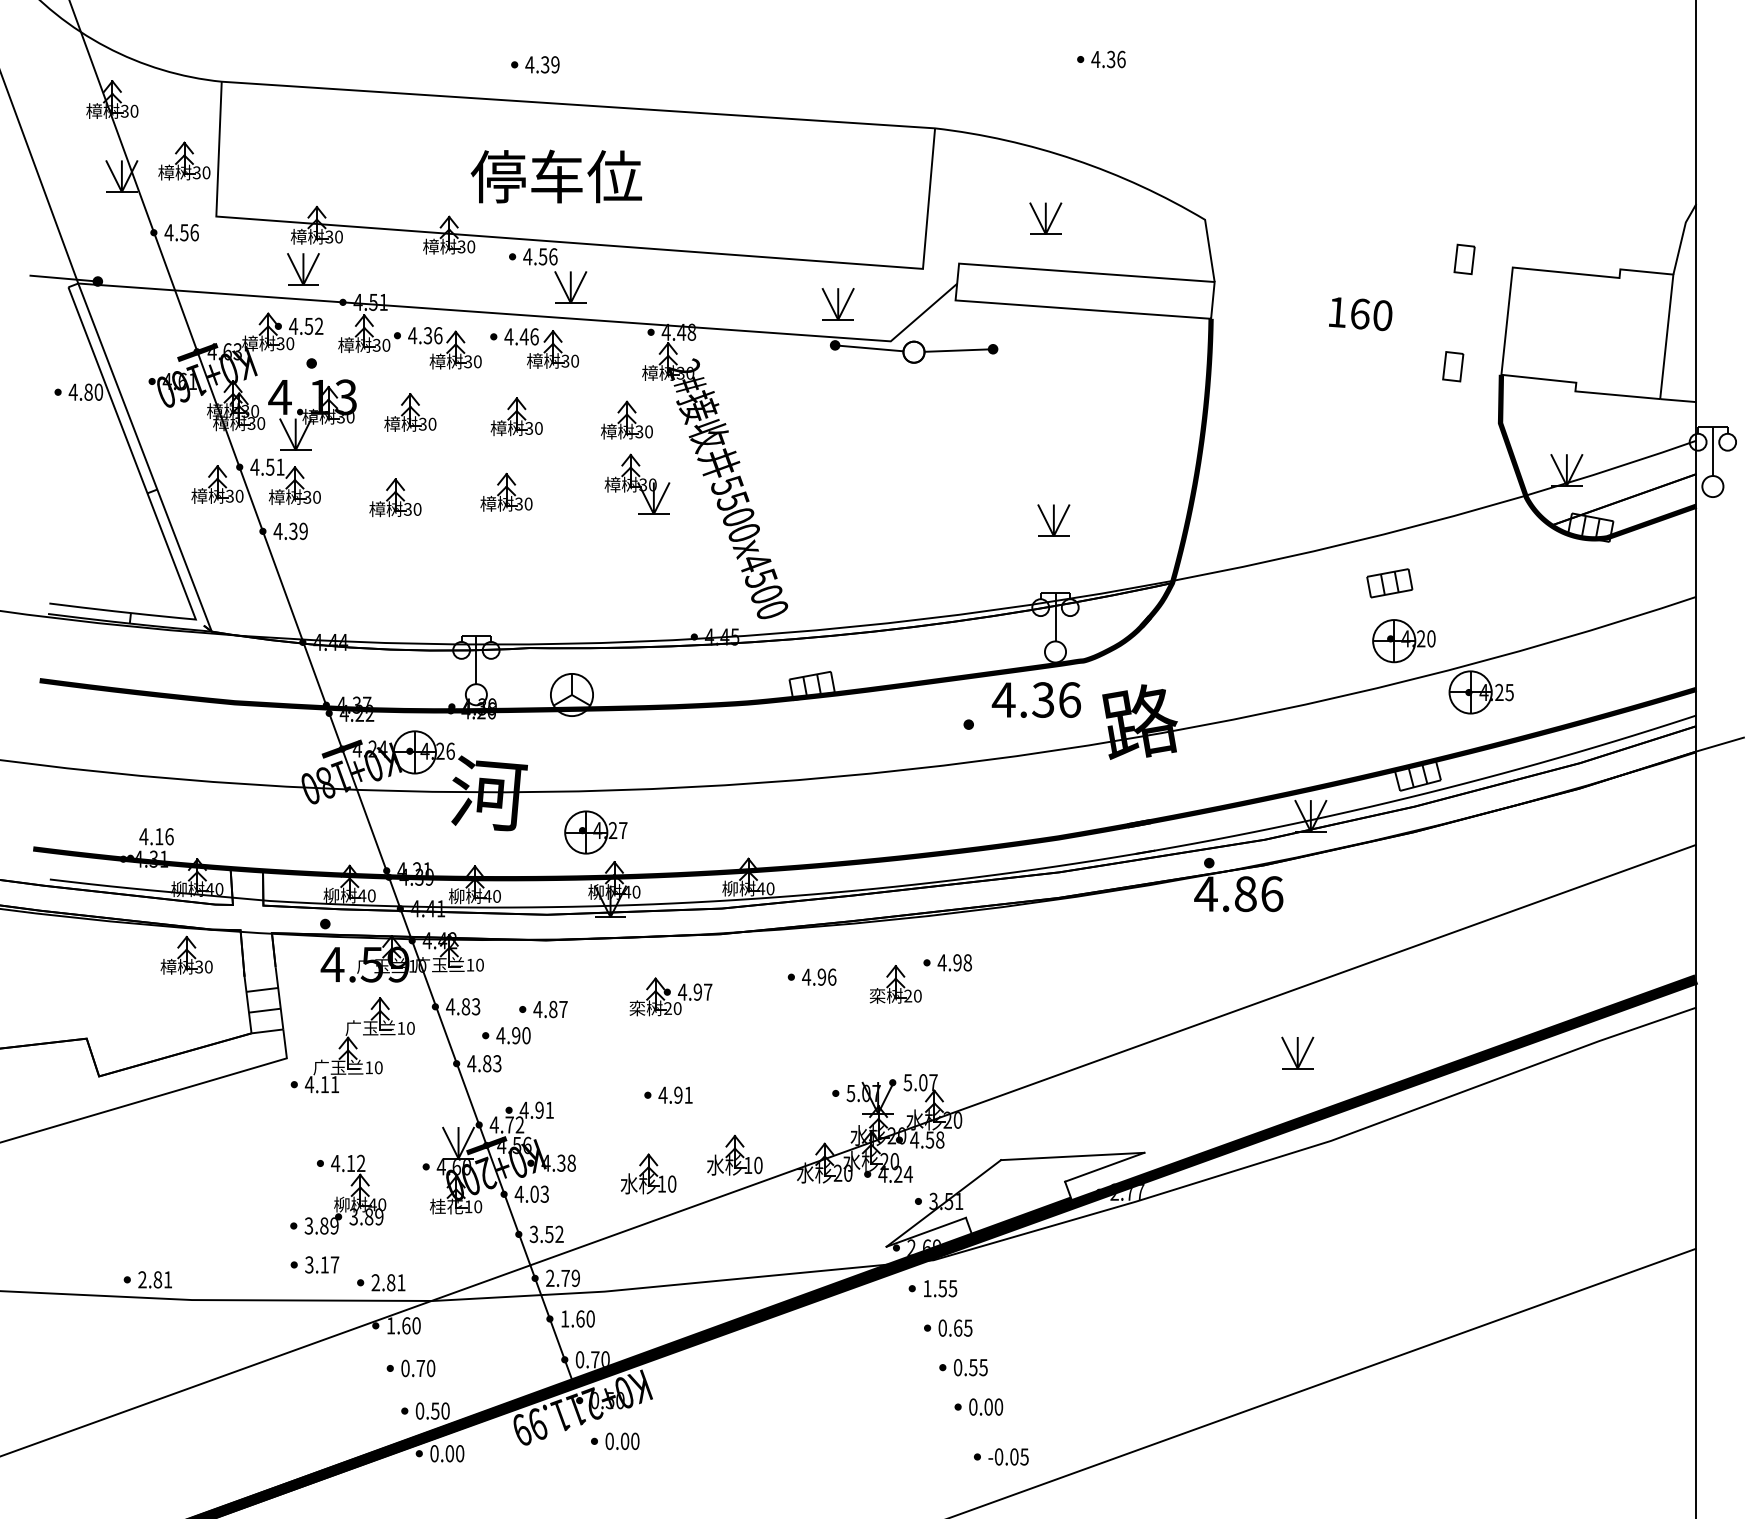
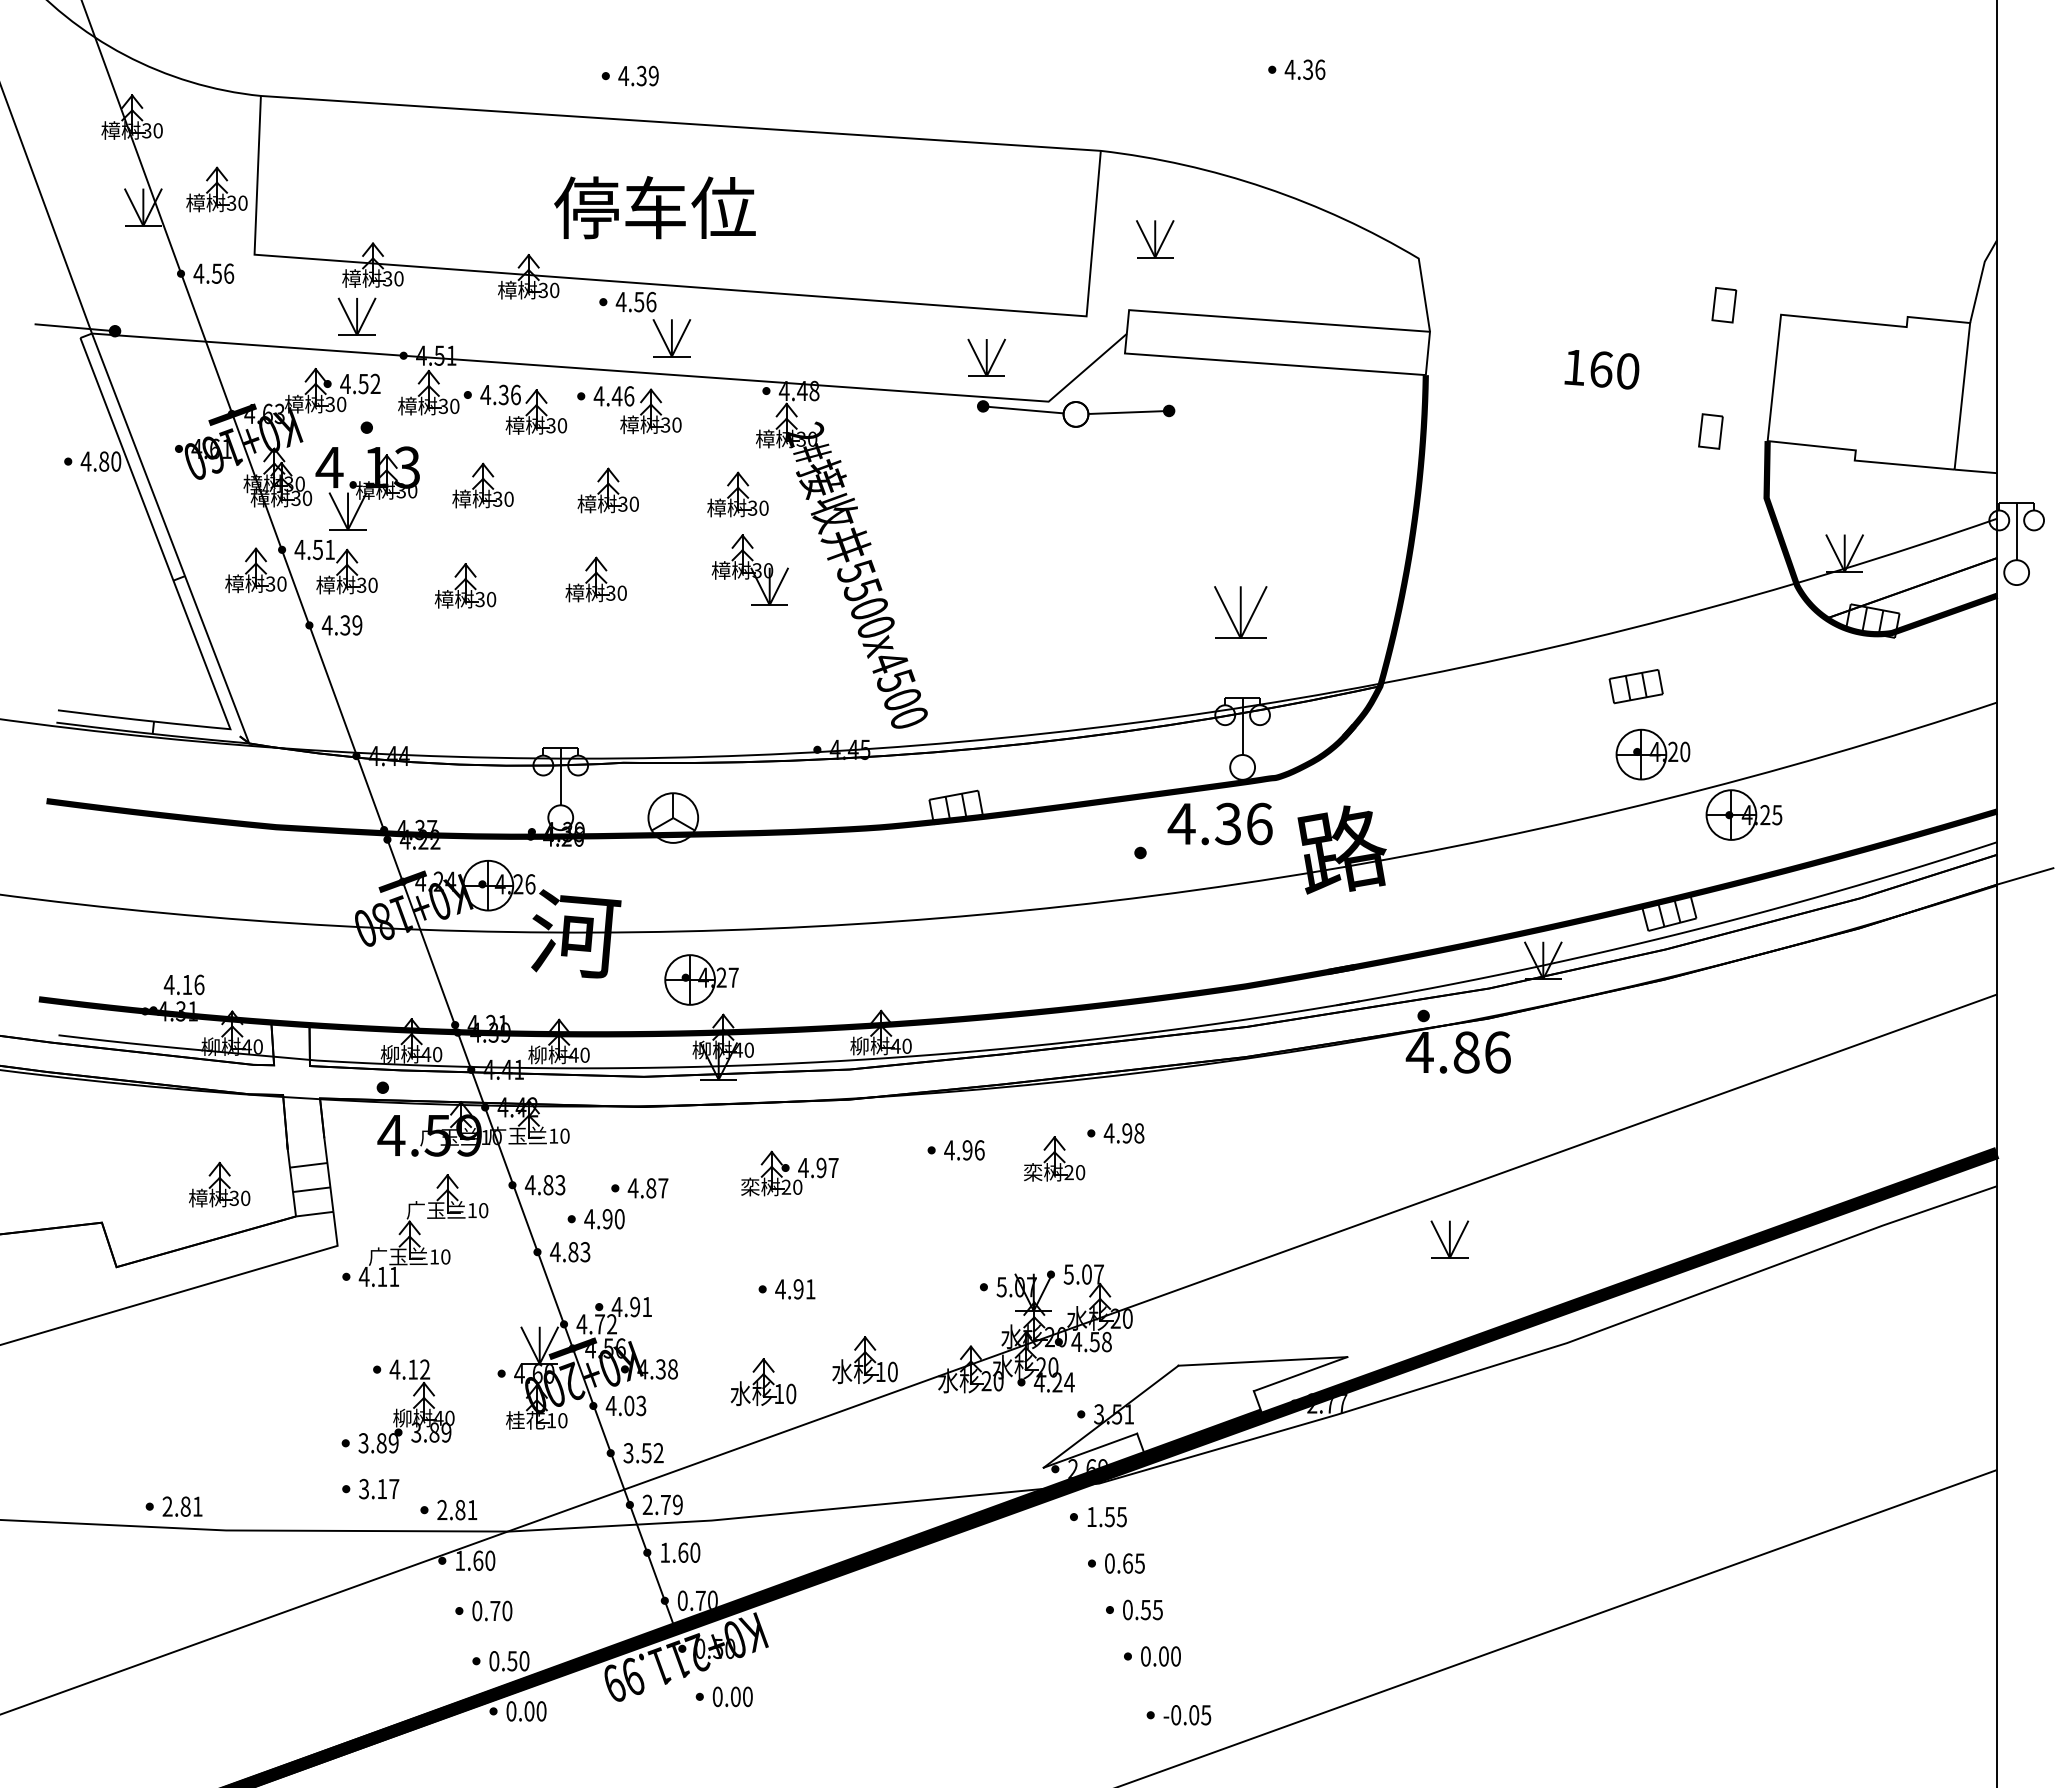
part: (1046, 218) -> (1155, 239), moved
part: (1053, 520) -> (1240, 612), size x1.4
part: (186, 955) -> (219, 1184), moved
part: (1297, 1052) -> (1449, 1239), moved

